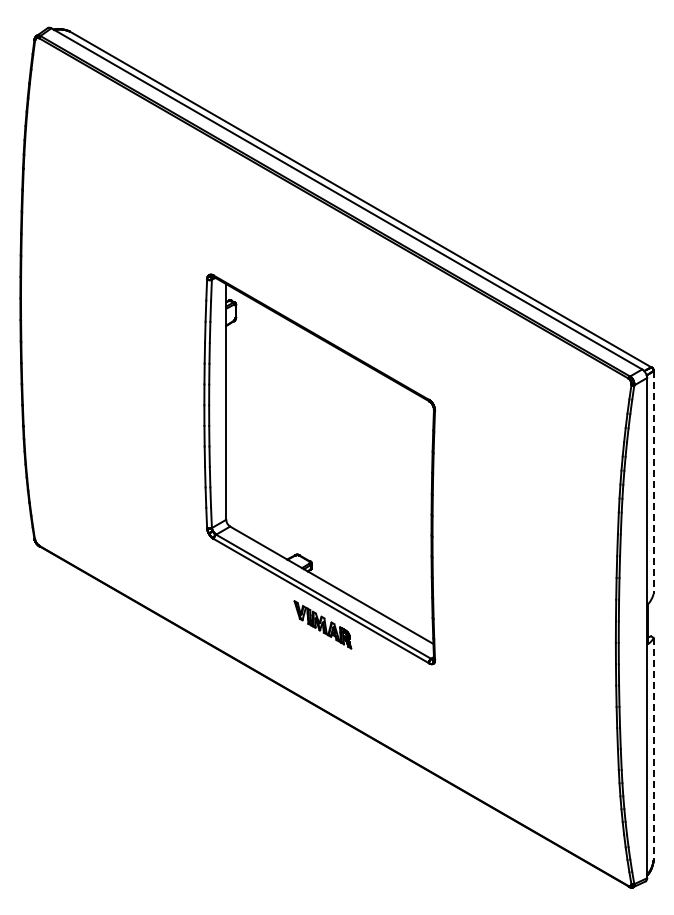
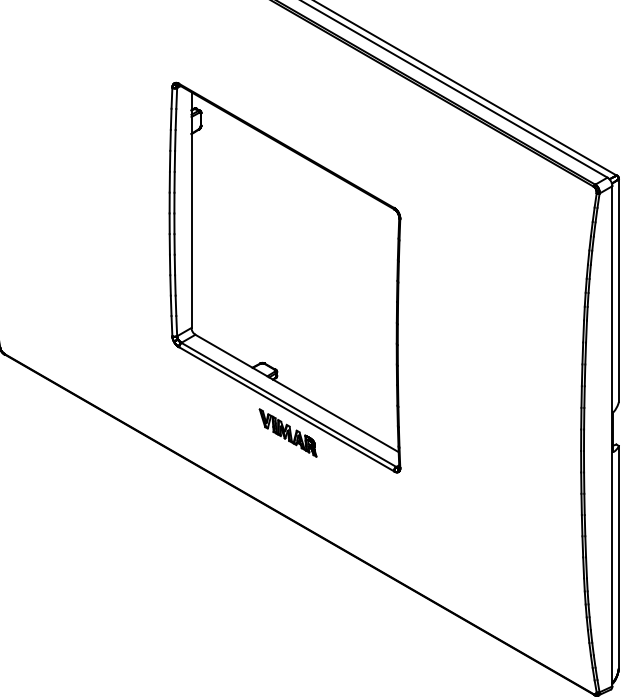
line: (653, 482) -> (618, 290), dashed -> solid
line: (653, 749) -> (618, 557), dashed -> solid

